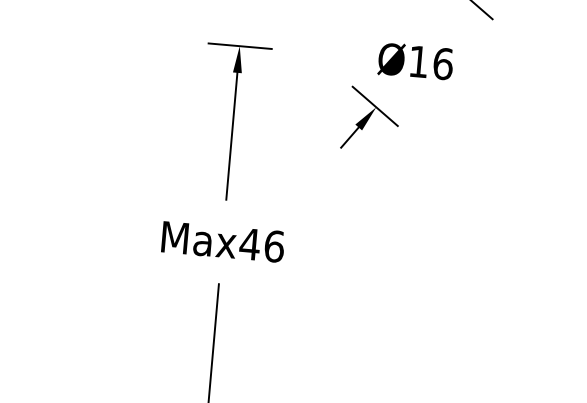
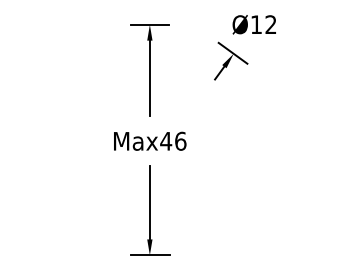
text: (442, 63) -> (270, 24), Ø16 -> Ø12

